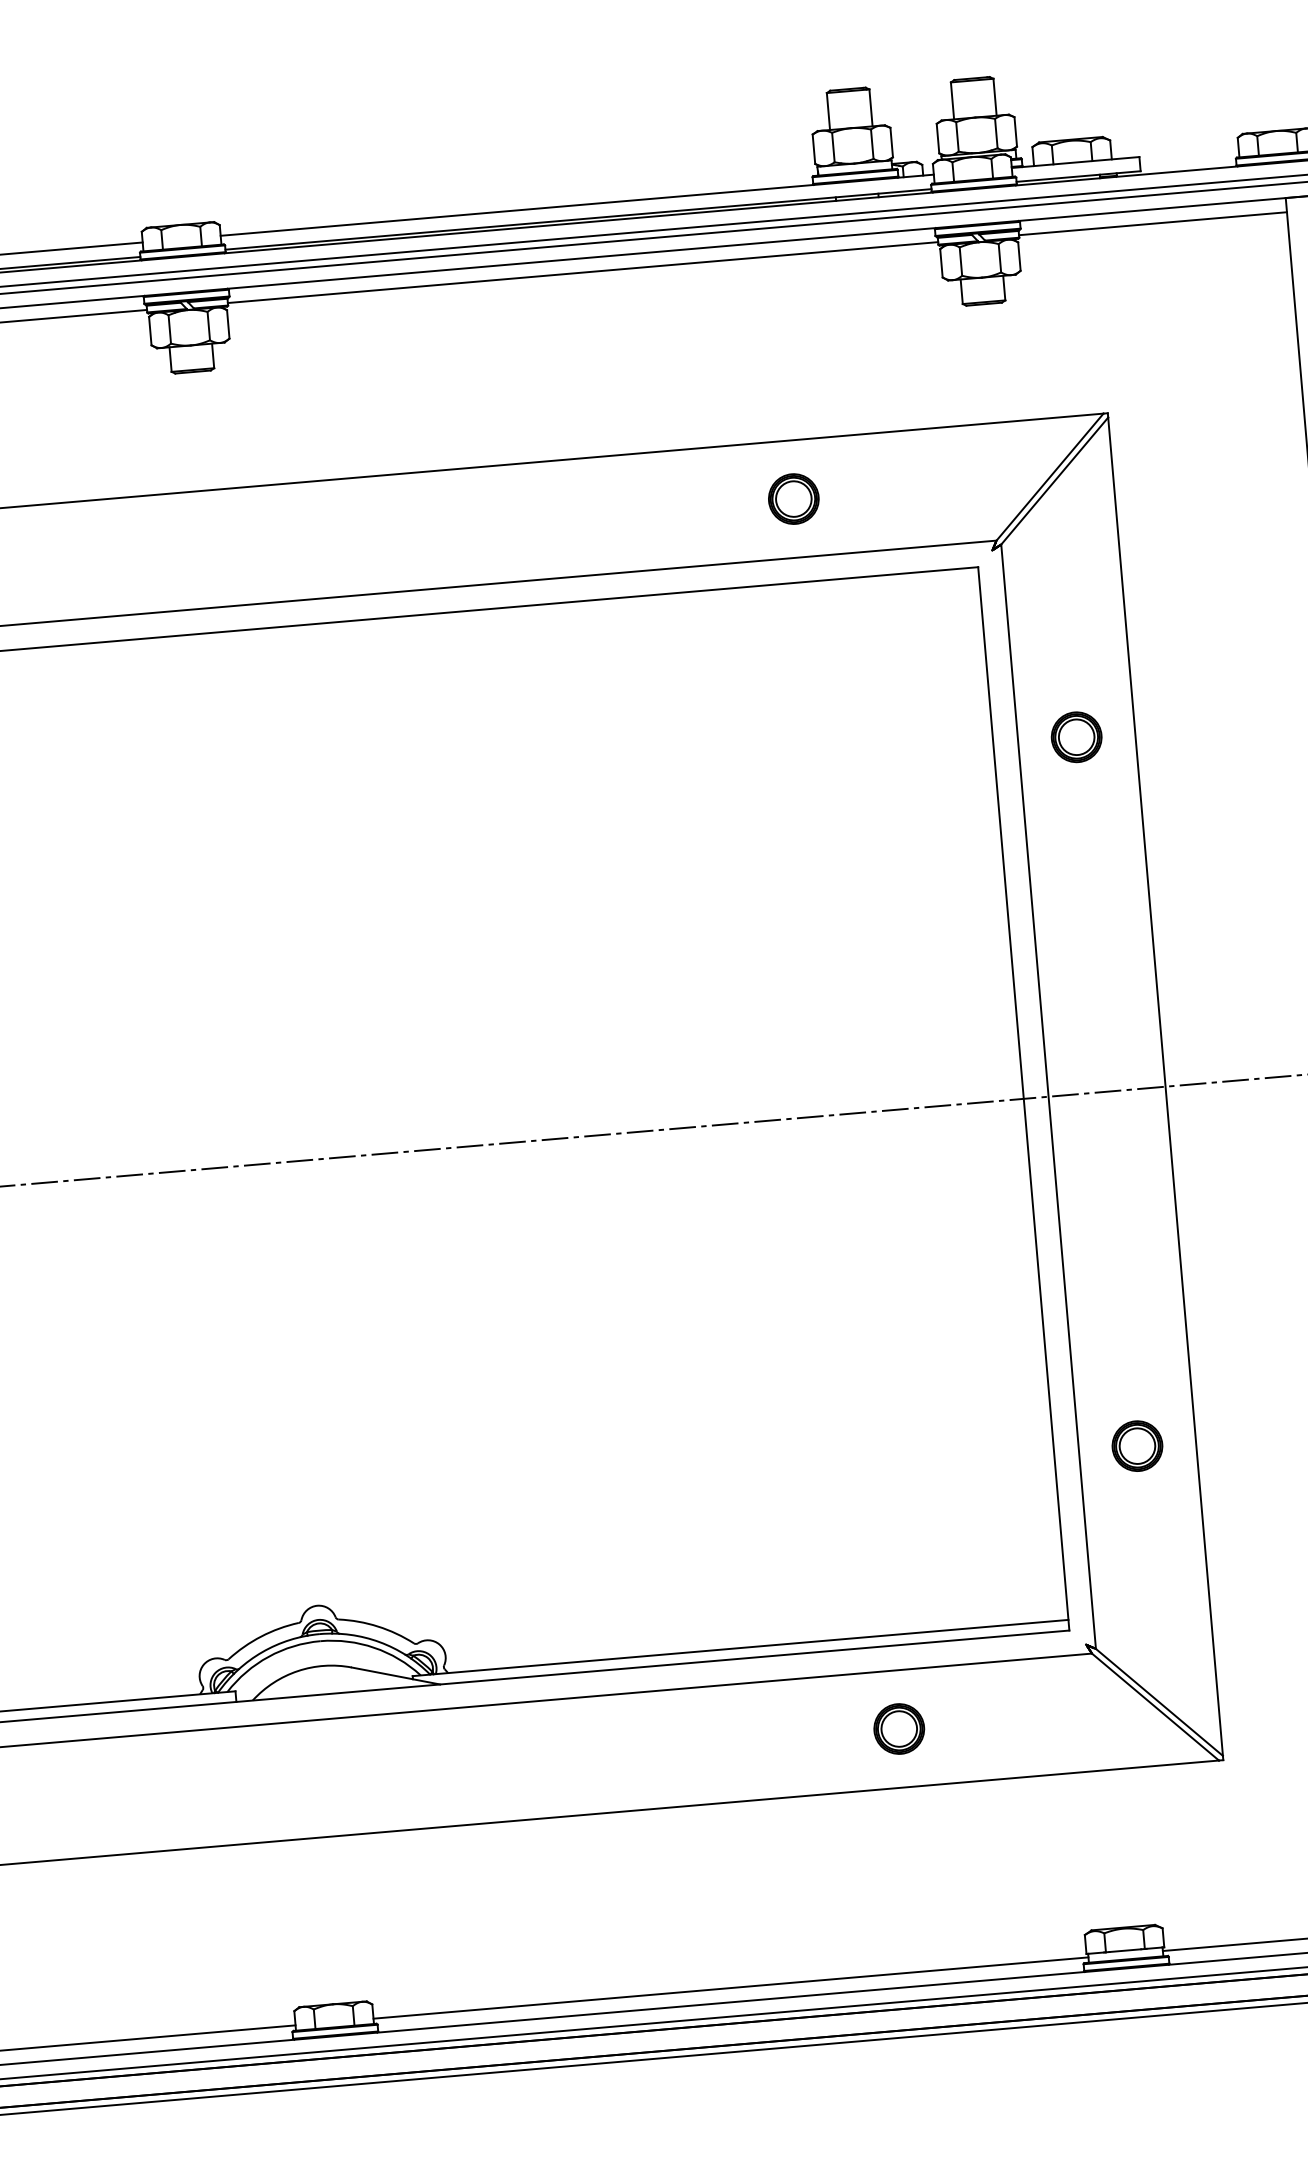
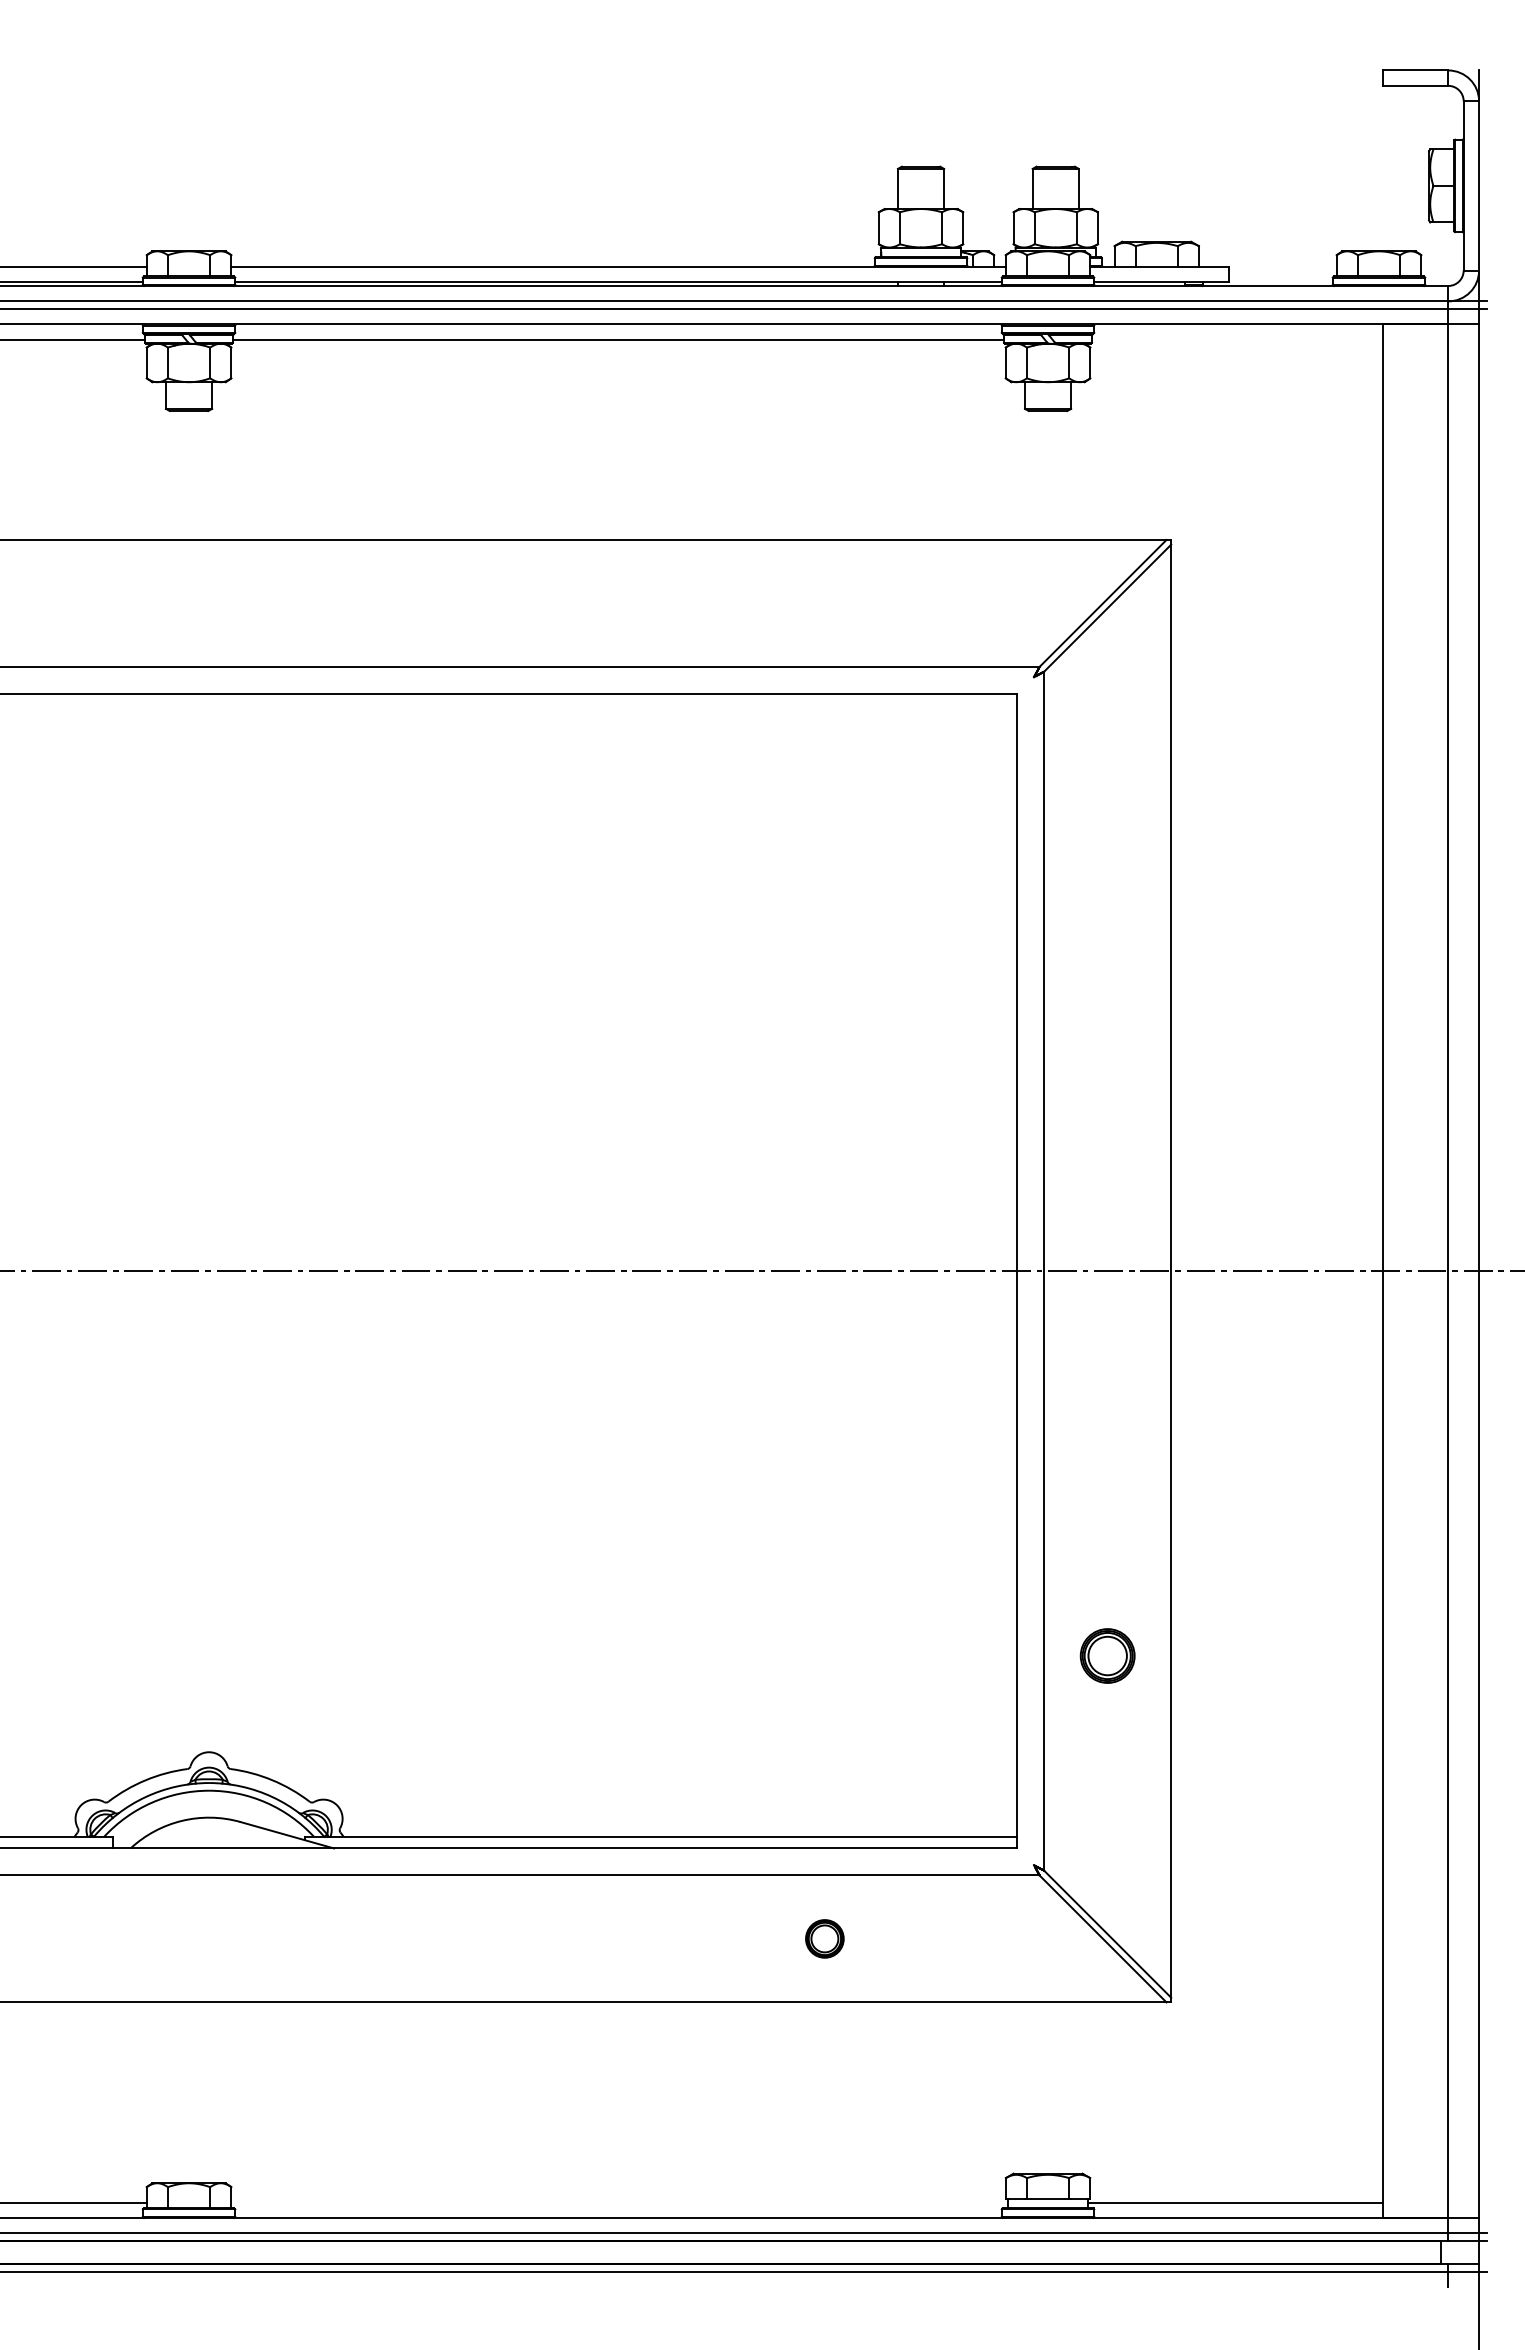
line: (1152, 223) -> (1236, 339), removed
part: (793, 499) -> (824, 603), removed
part: (1076, 737) -> (1107, 886), removed
part: (898, 1728) -> (824, 1938), size x0.7
line: (730, 1988) -> (619, 2202), removed

